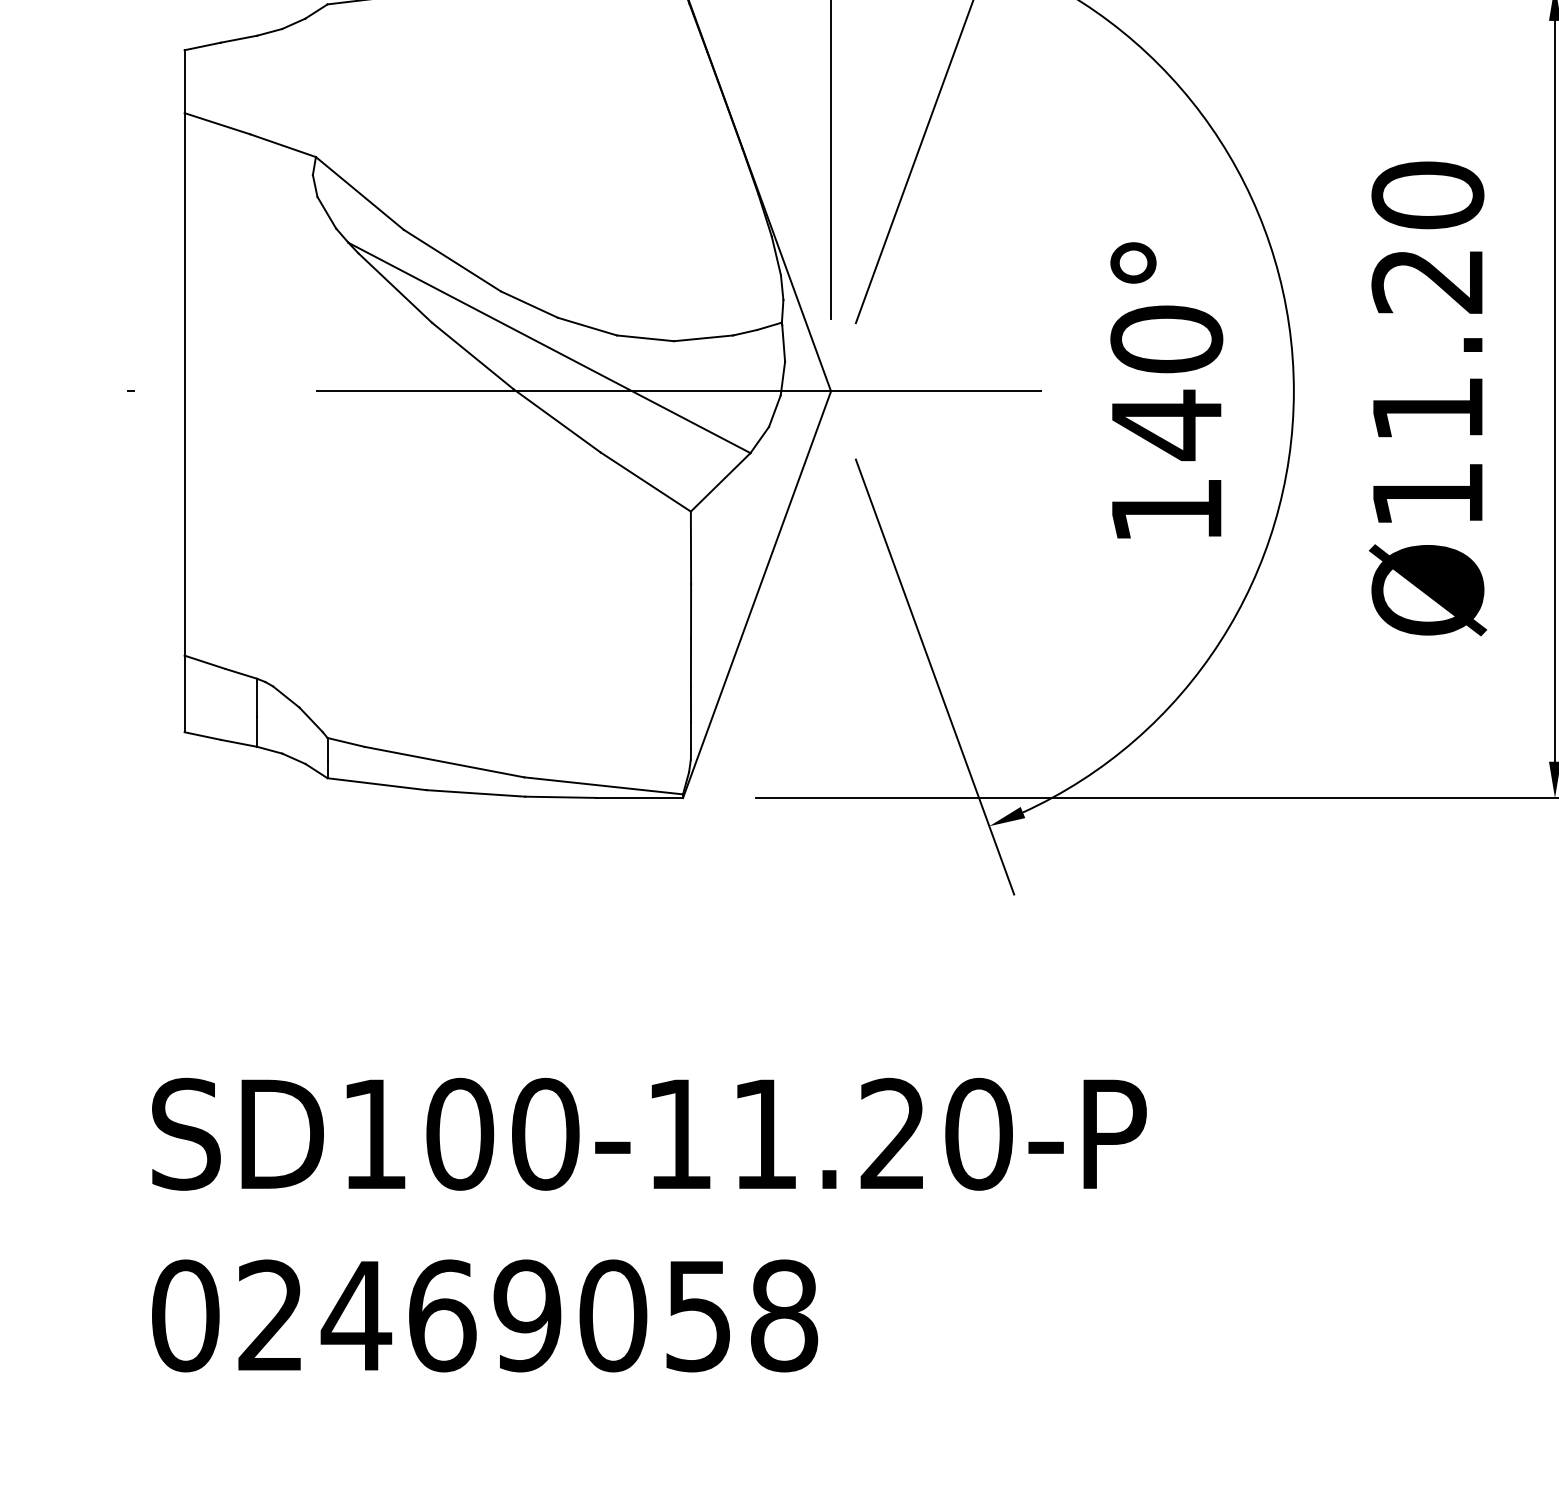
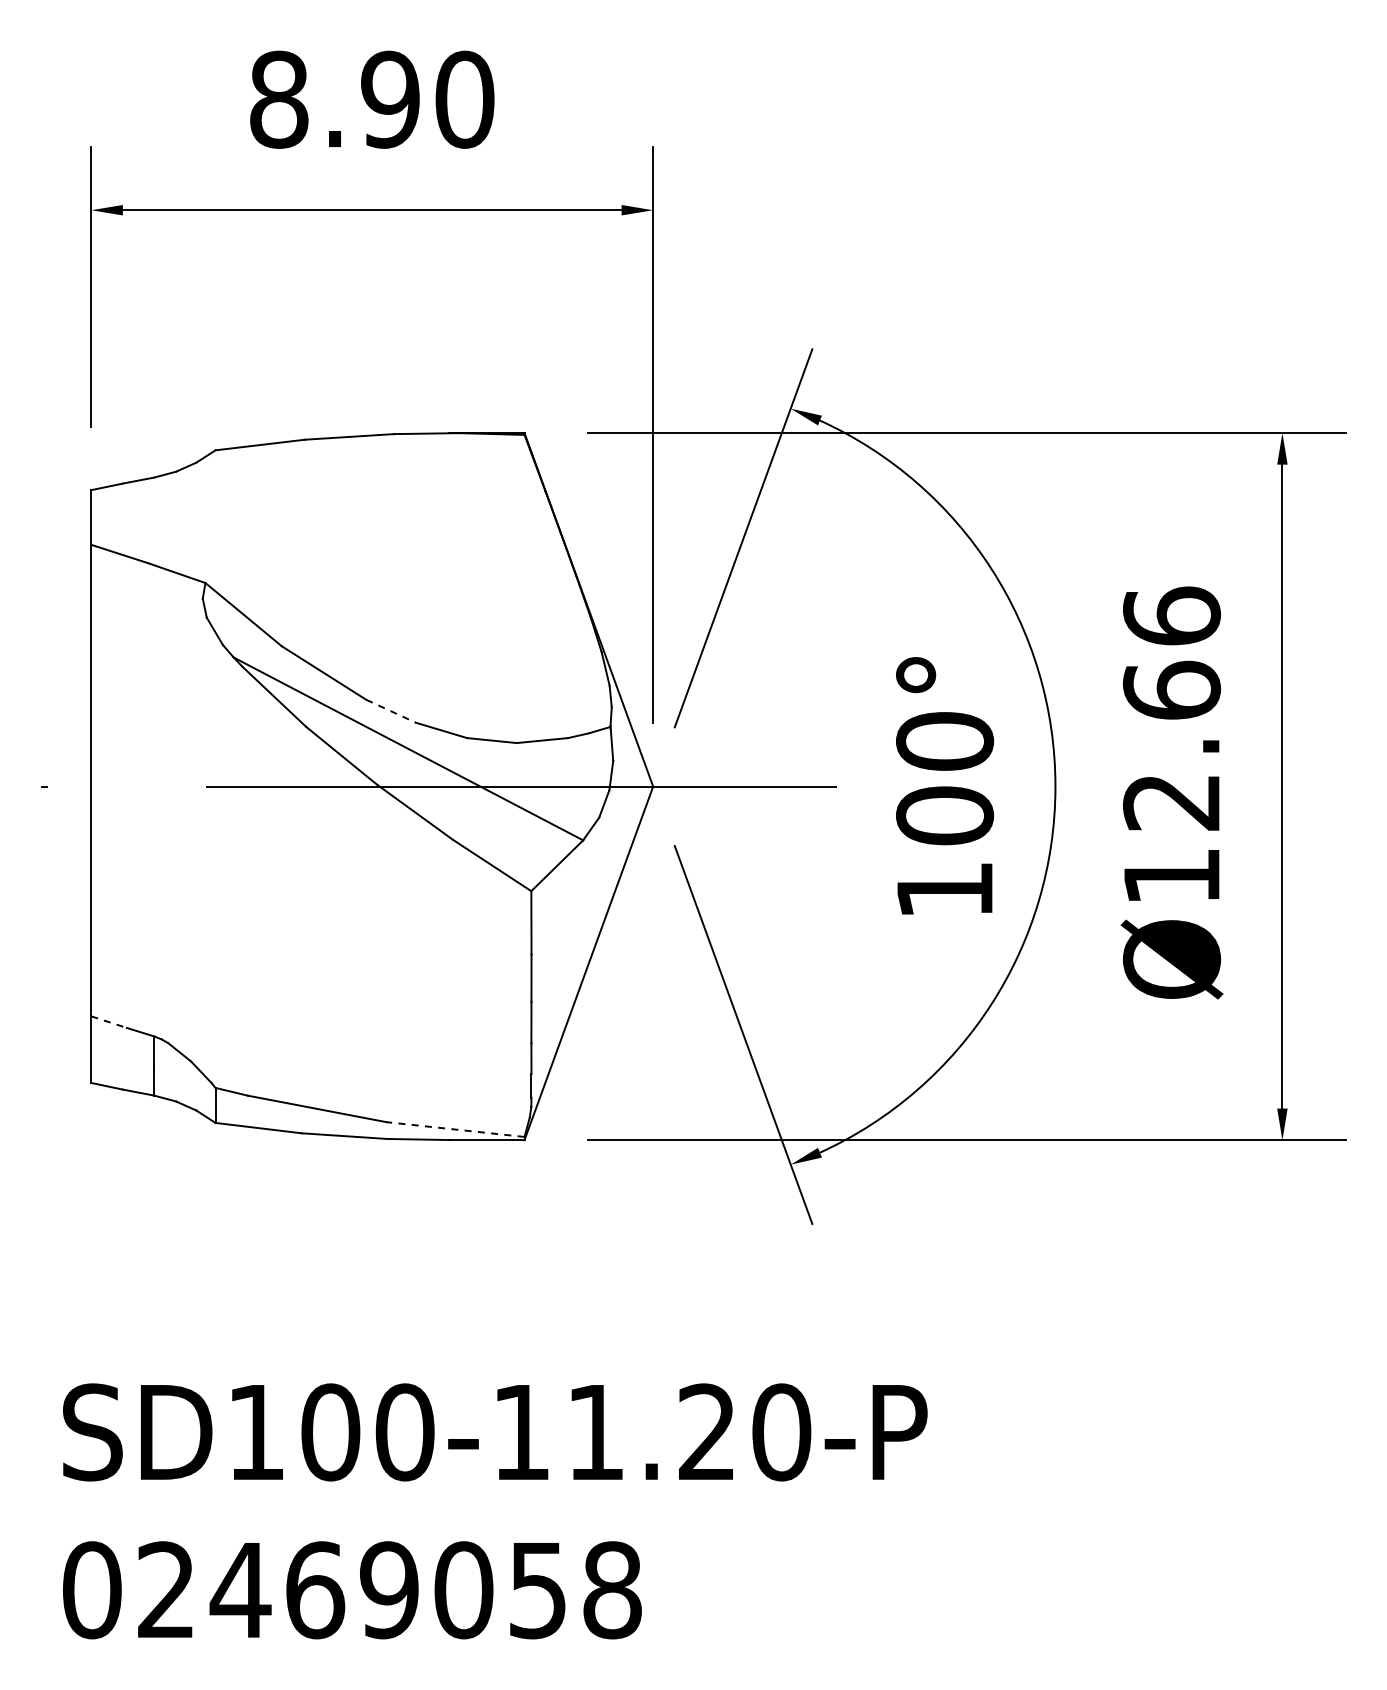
text: (1427, 301) -> (1171, 708), Ø11.20 -> Ø12.66
line: (529, 304) -> (391, 711), solid -> dashed
text: (1167, 425) -> (945, 816), 140° -> 100°
line: (205, 662) -> (109, 1022), solid -> dashed
line: (603, 785) -> (455, 1129), solid -> dashed

